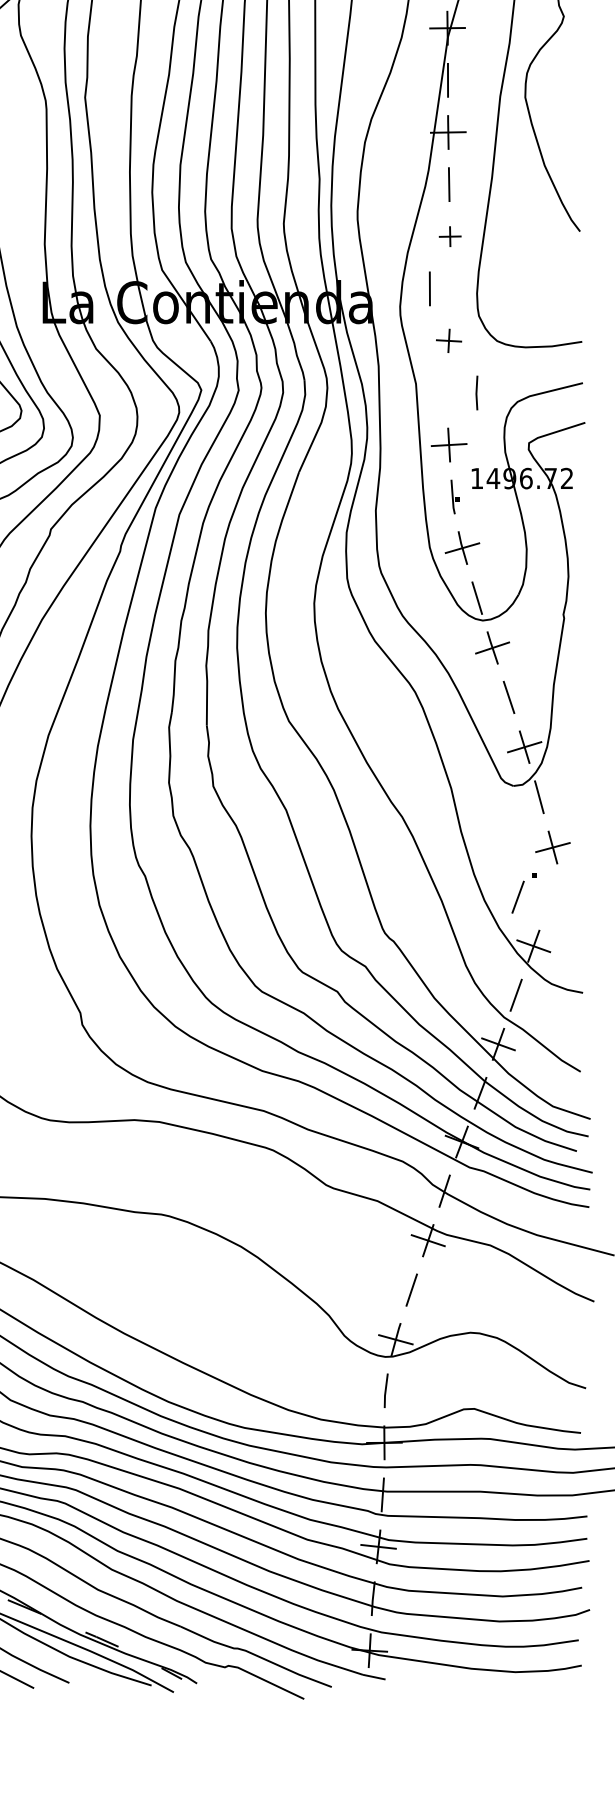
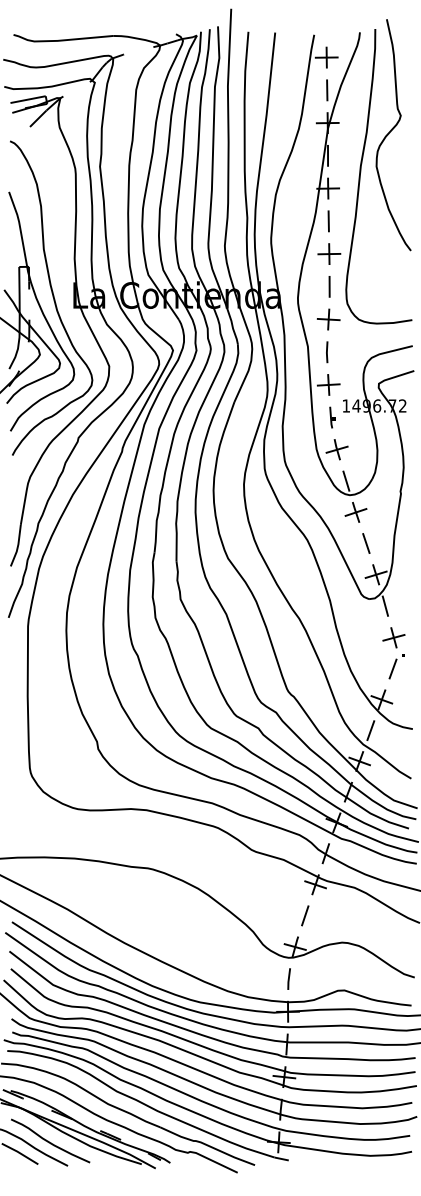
part: (450, 235) -> (329, 253), size x1.67
line: (429, 288) -> (329, 286), moved
part: (448, 340) -> (328, 319), size x1.43
line: (477, 393) -> (327, 352), moved
part: (523, 893) -> (396, 666), moved

